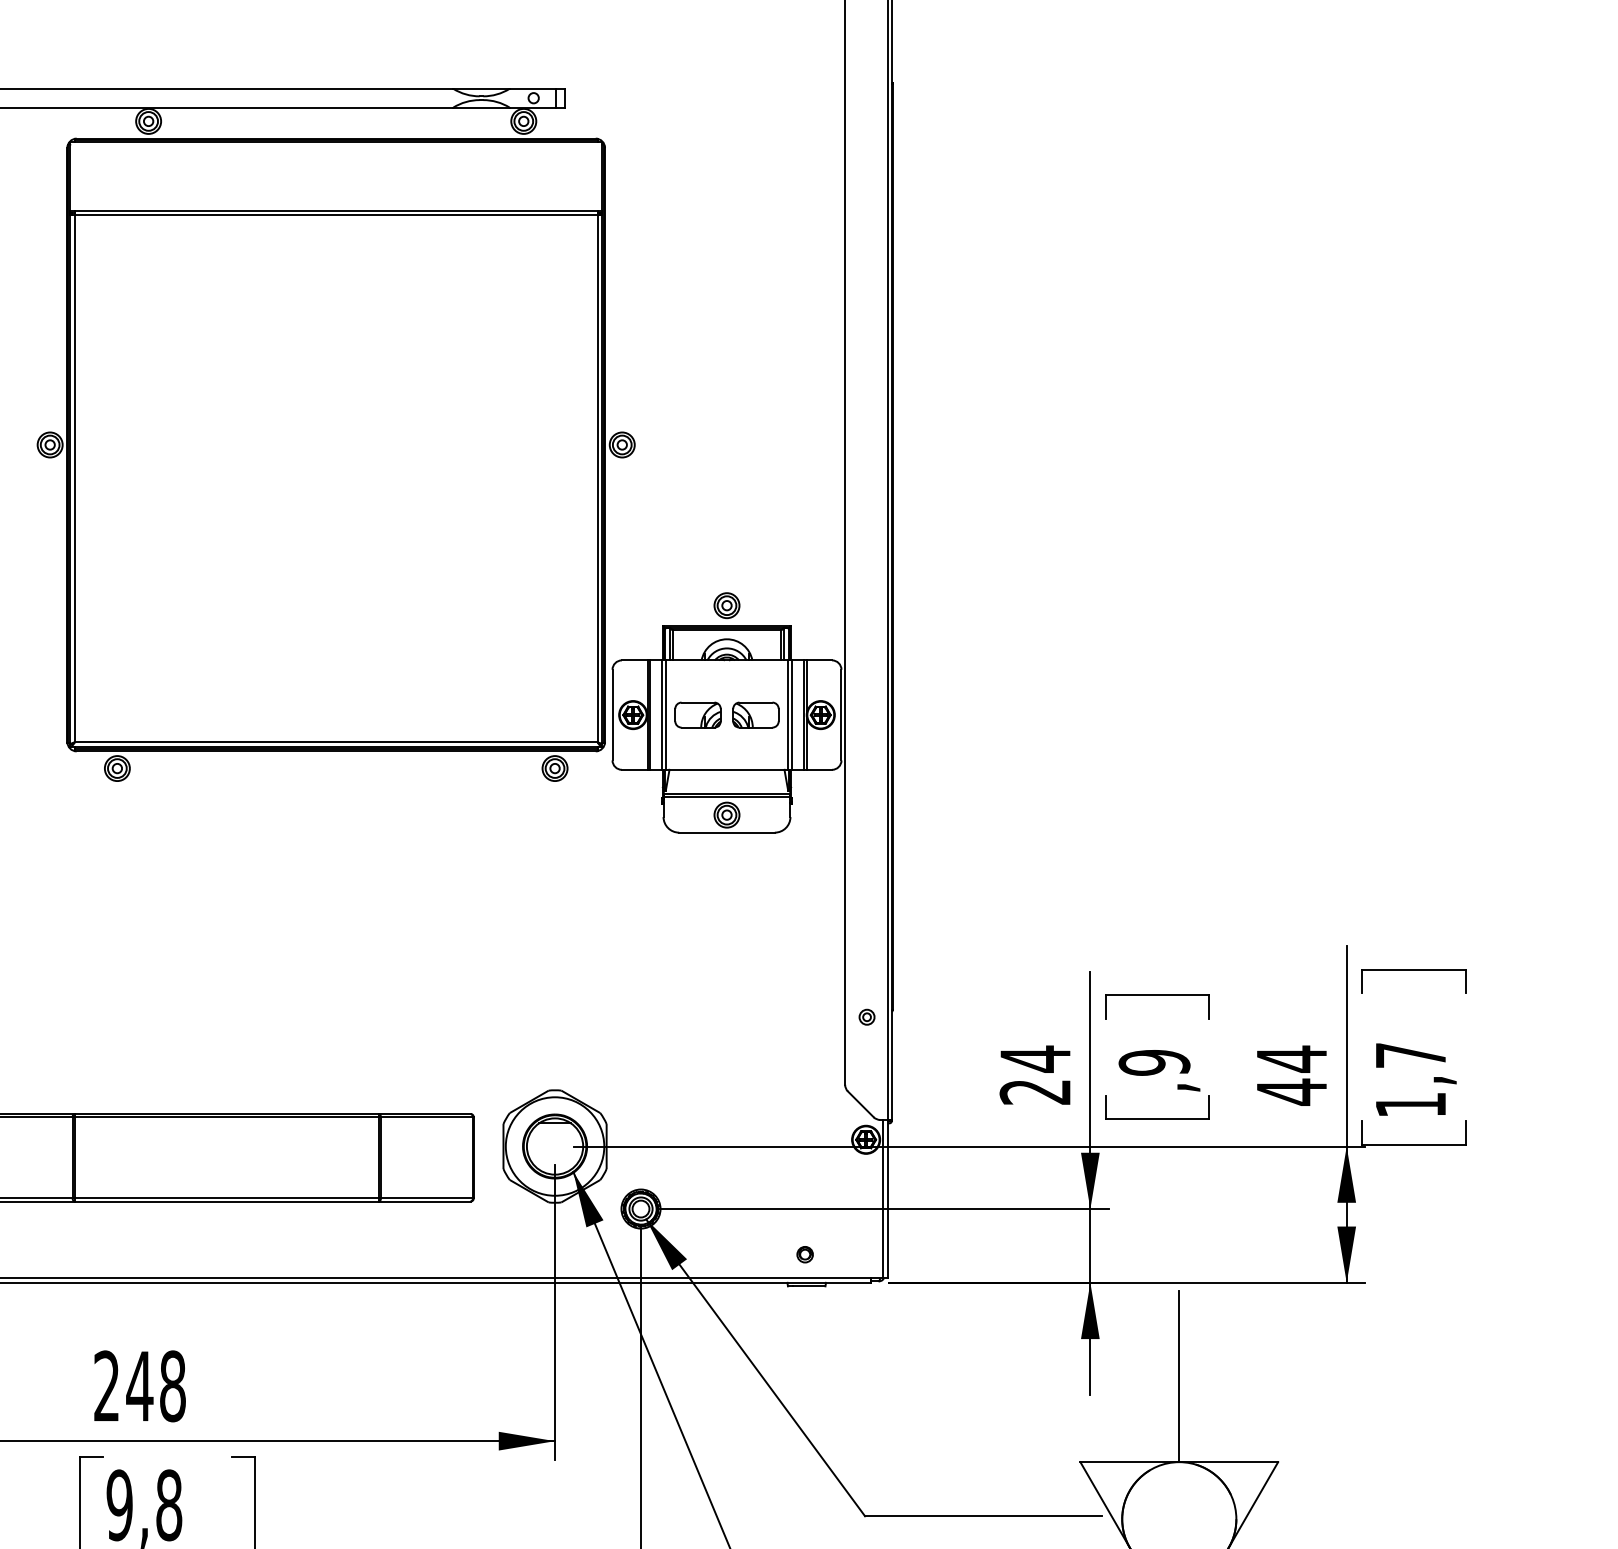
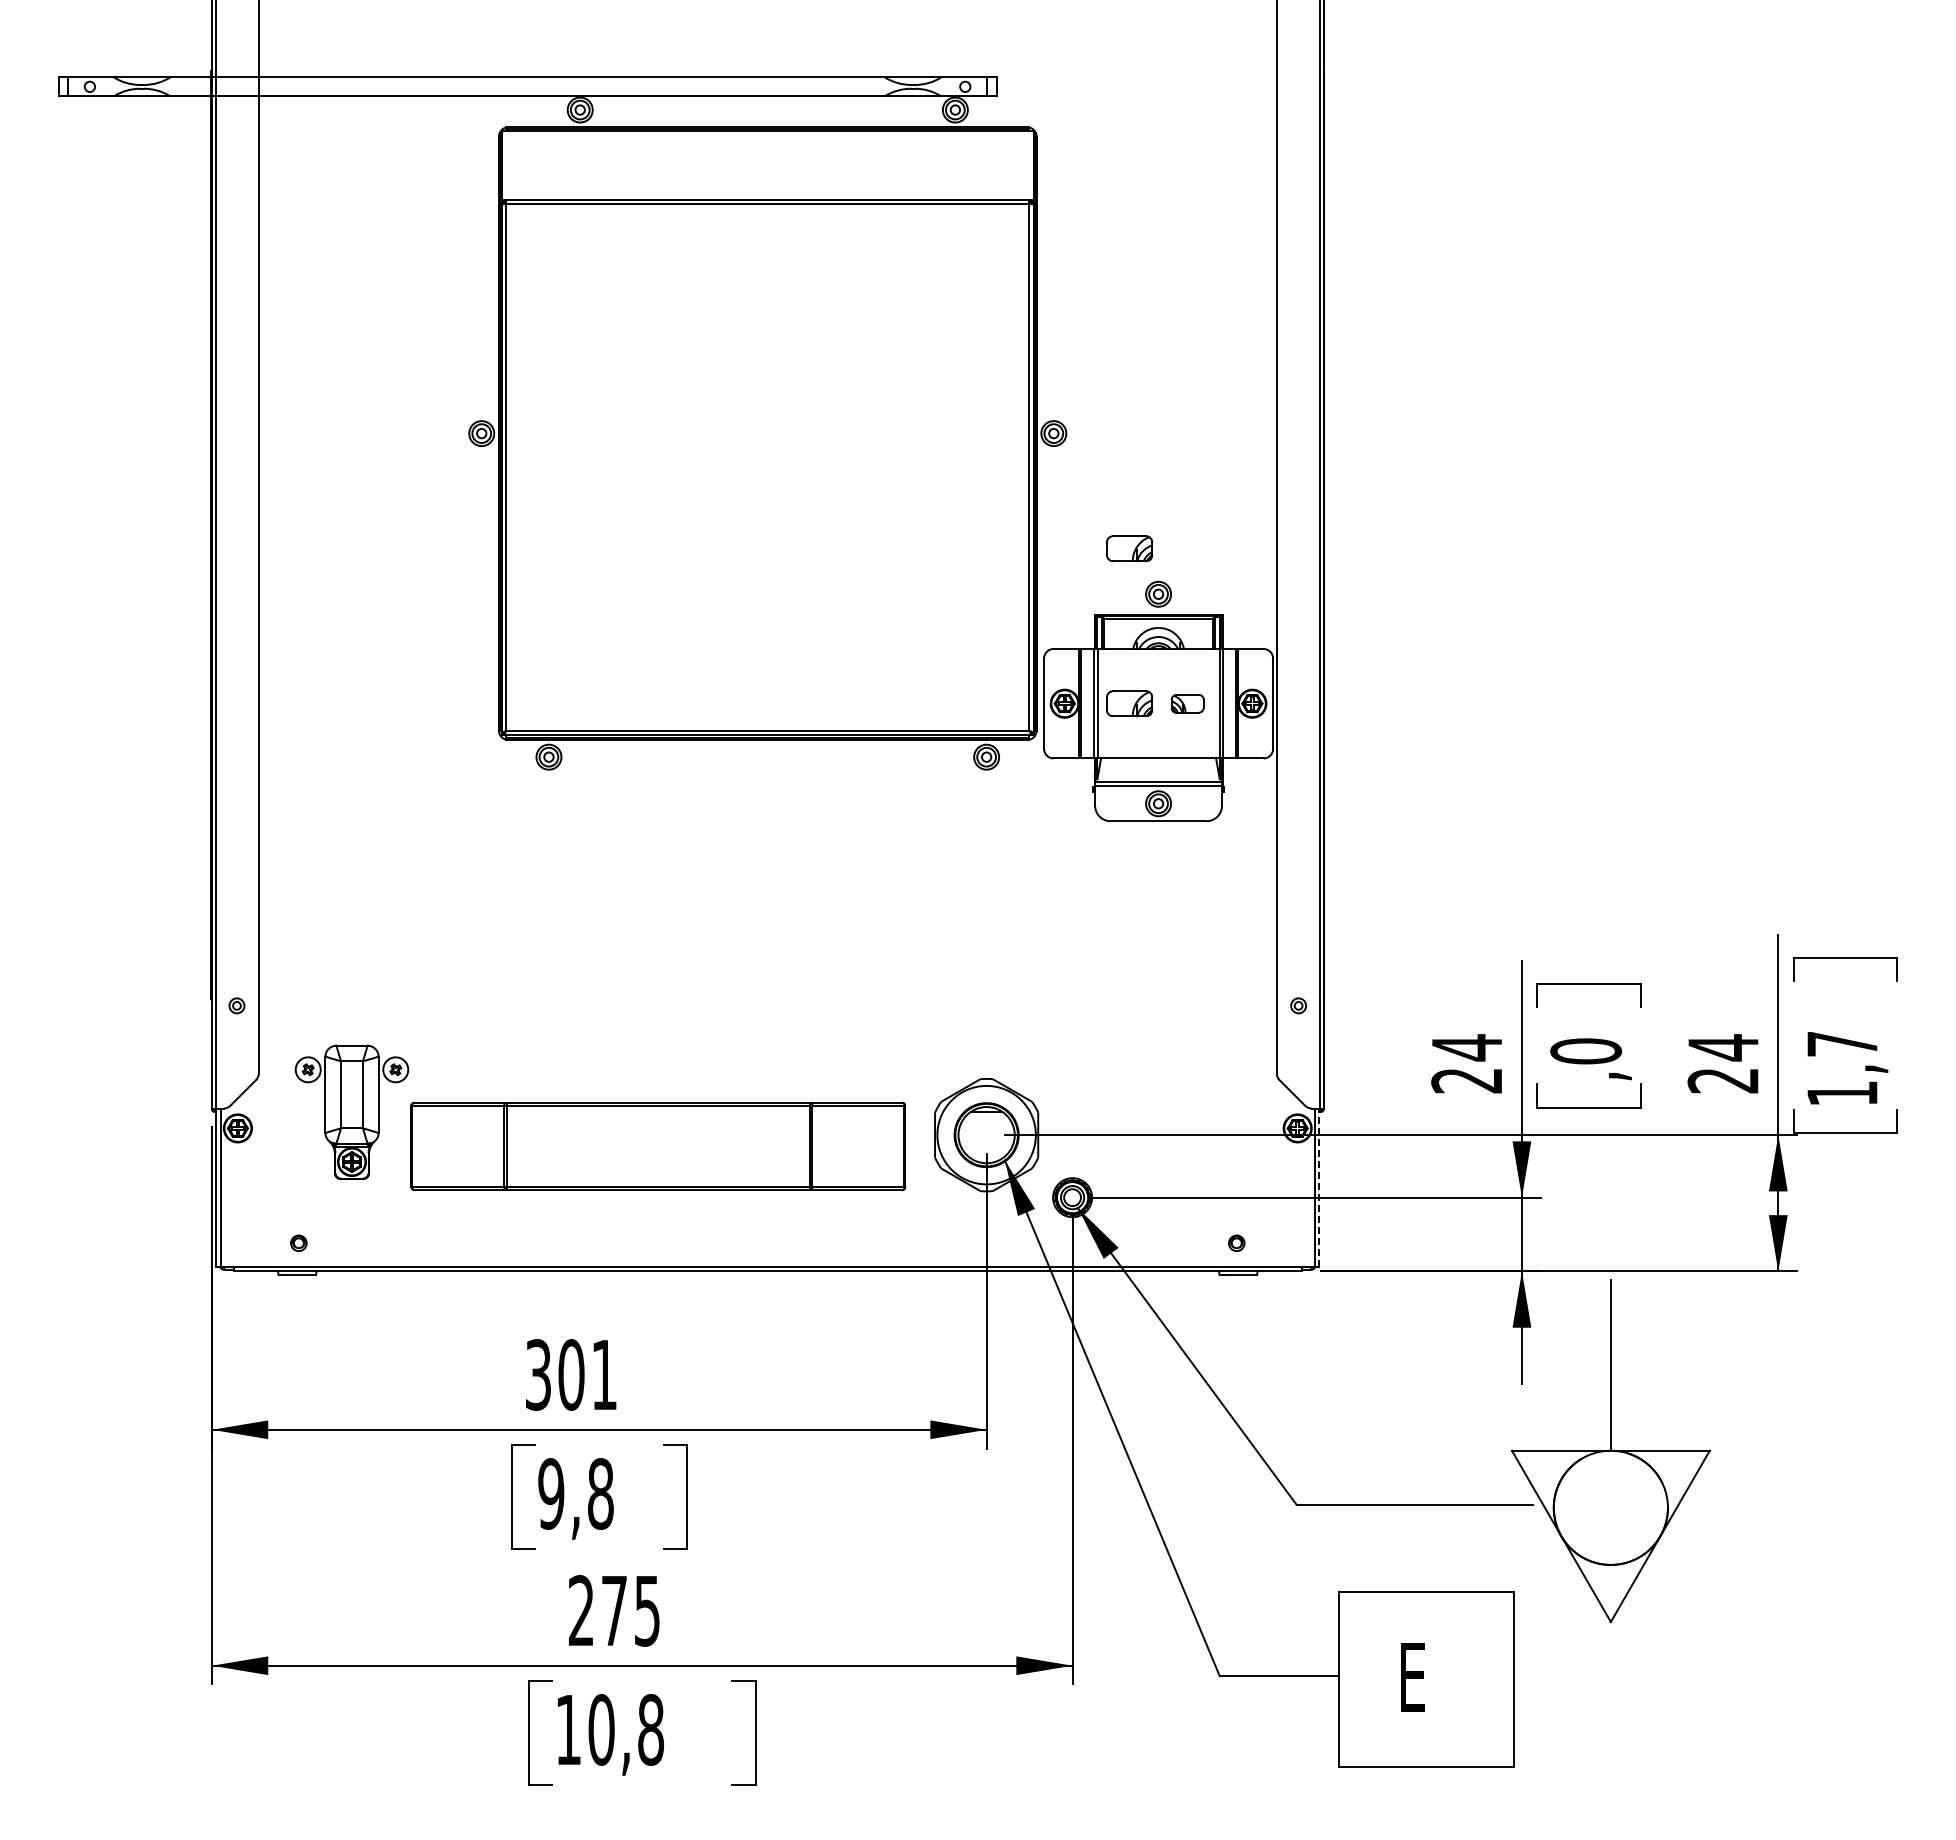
part: (697, 559) -> (1129, 548), added
part: (755, 714) -> (1187, 703), size x0.7
text: (1154, 1062) -> (1586, 1051), ,9 -> ,0
text: (1290, 1091) -> (1722, 1080), 44 -> 24
line: (887, 1198) -> (1319, 1187), solid -> dashed
text: (139, 1385) -> (571, 1374), 248 -> 301

